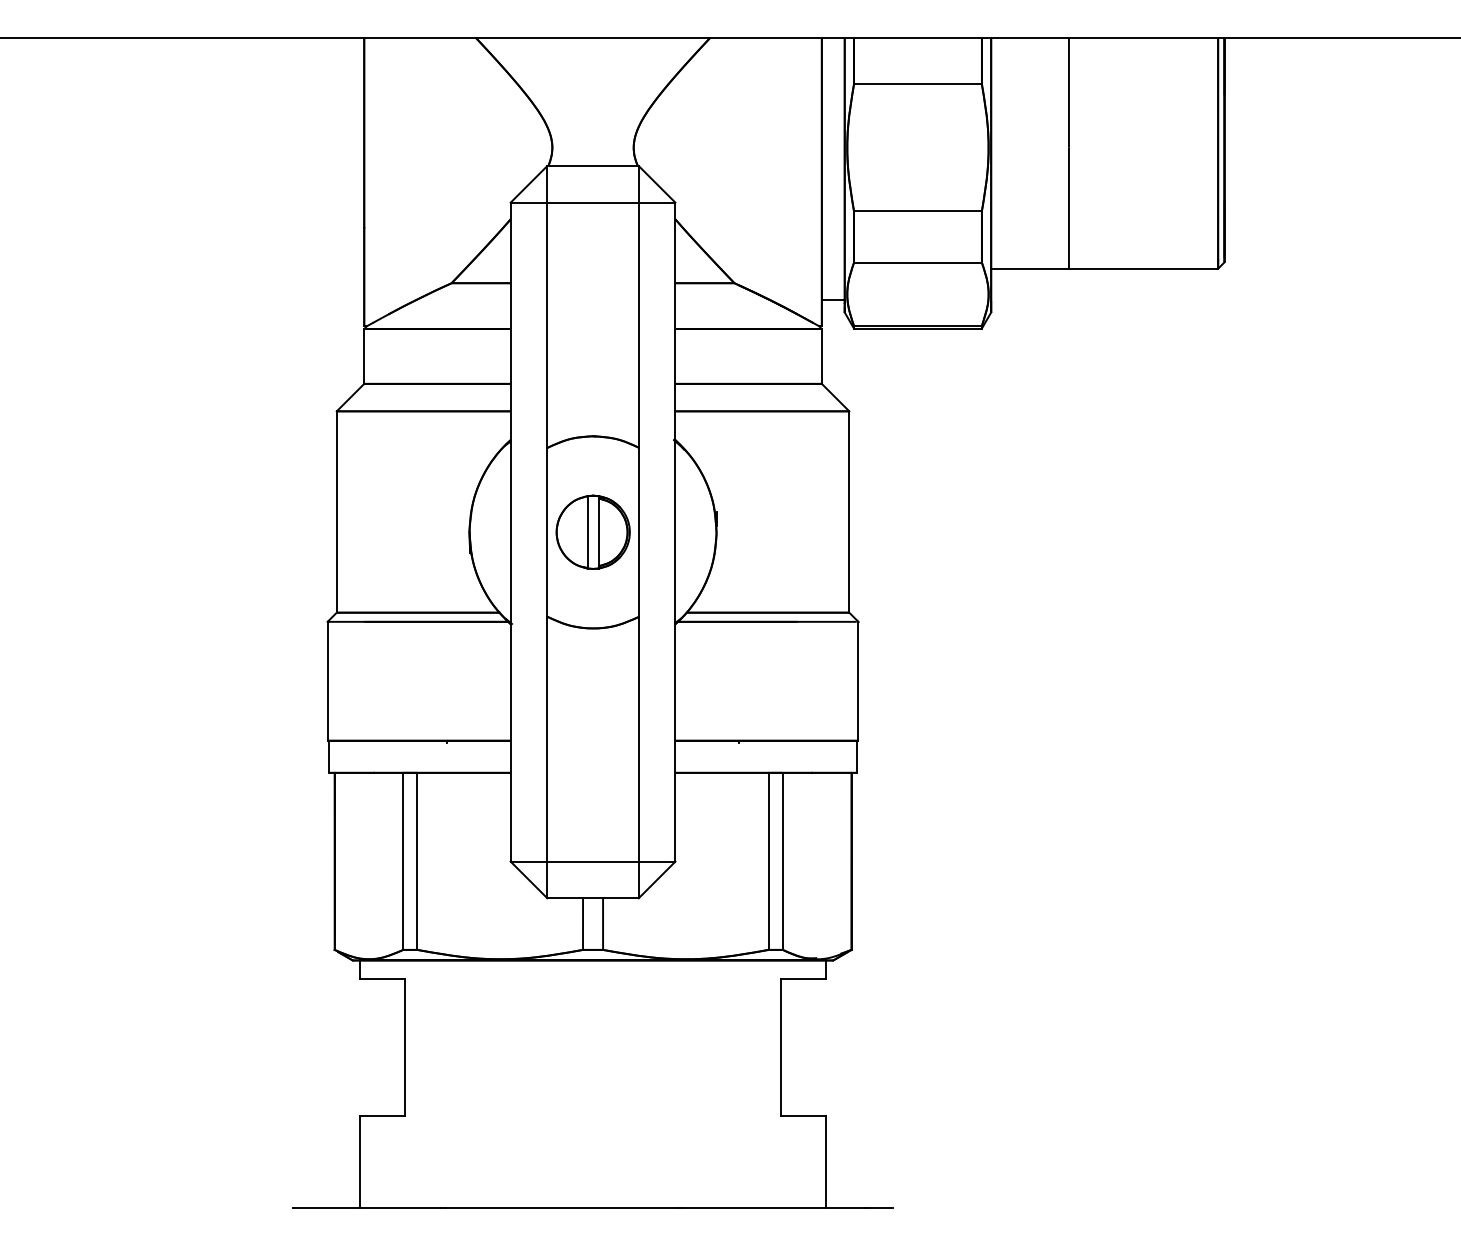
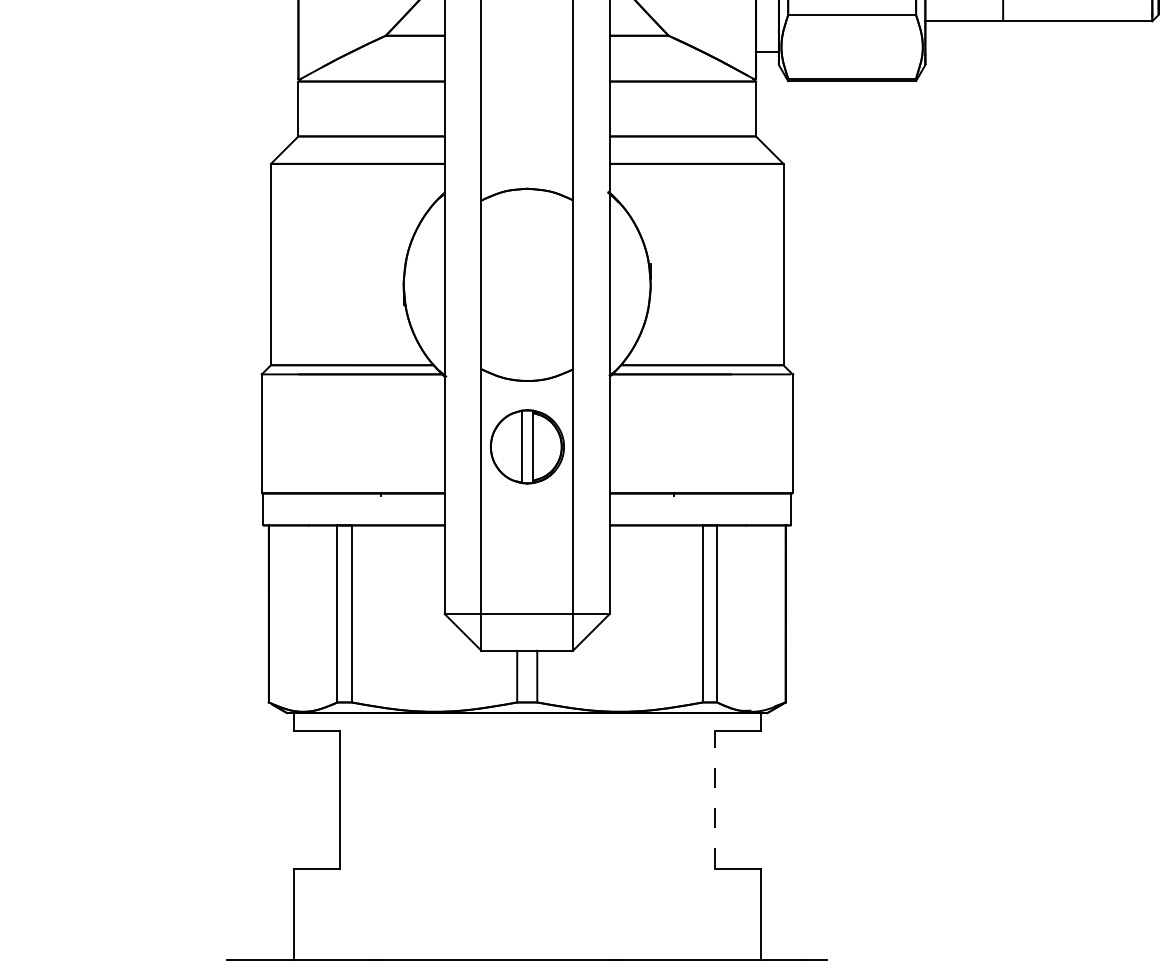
part: (592, 531) -> (526, 446), moved
line: (780, 1047) -> (714, 800), solid -> dashed

